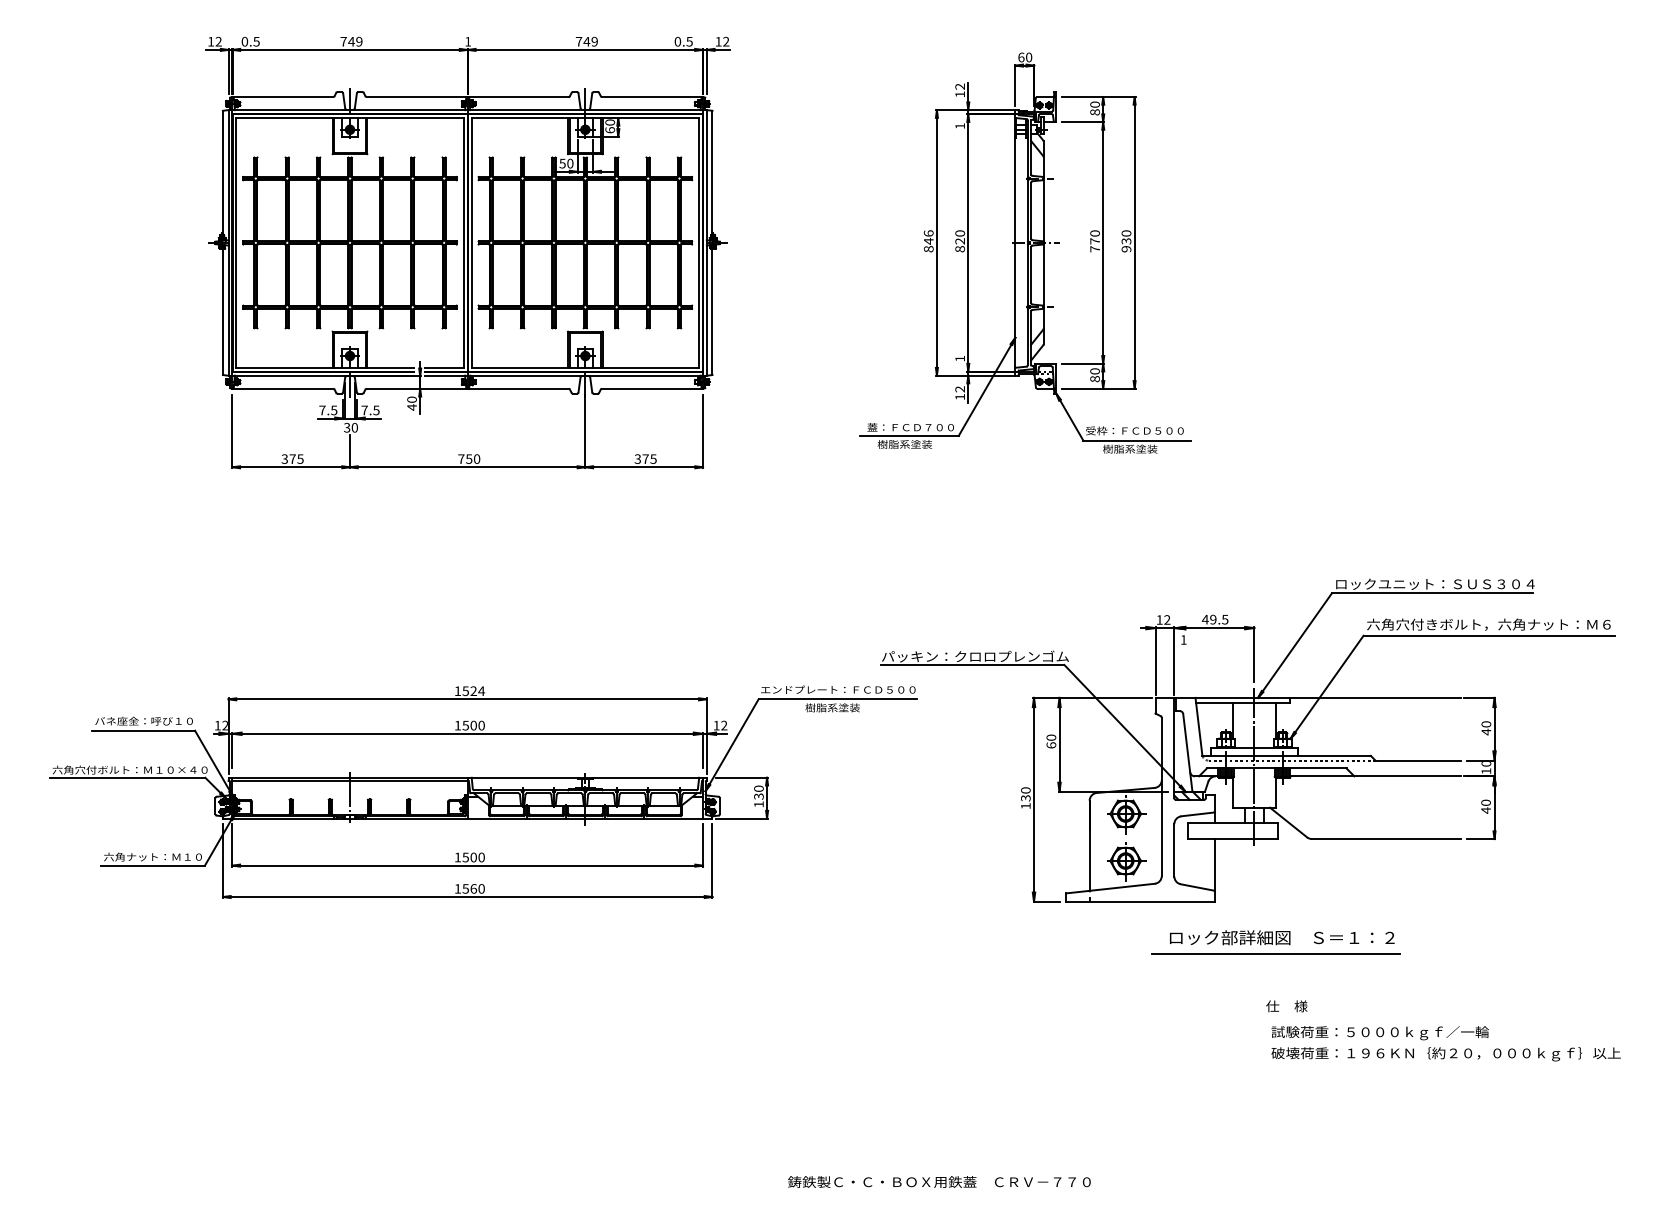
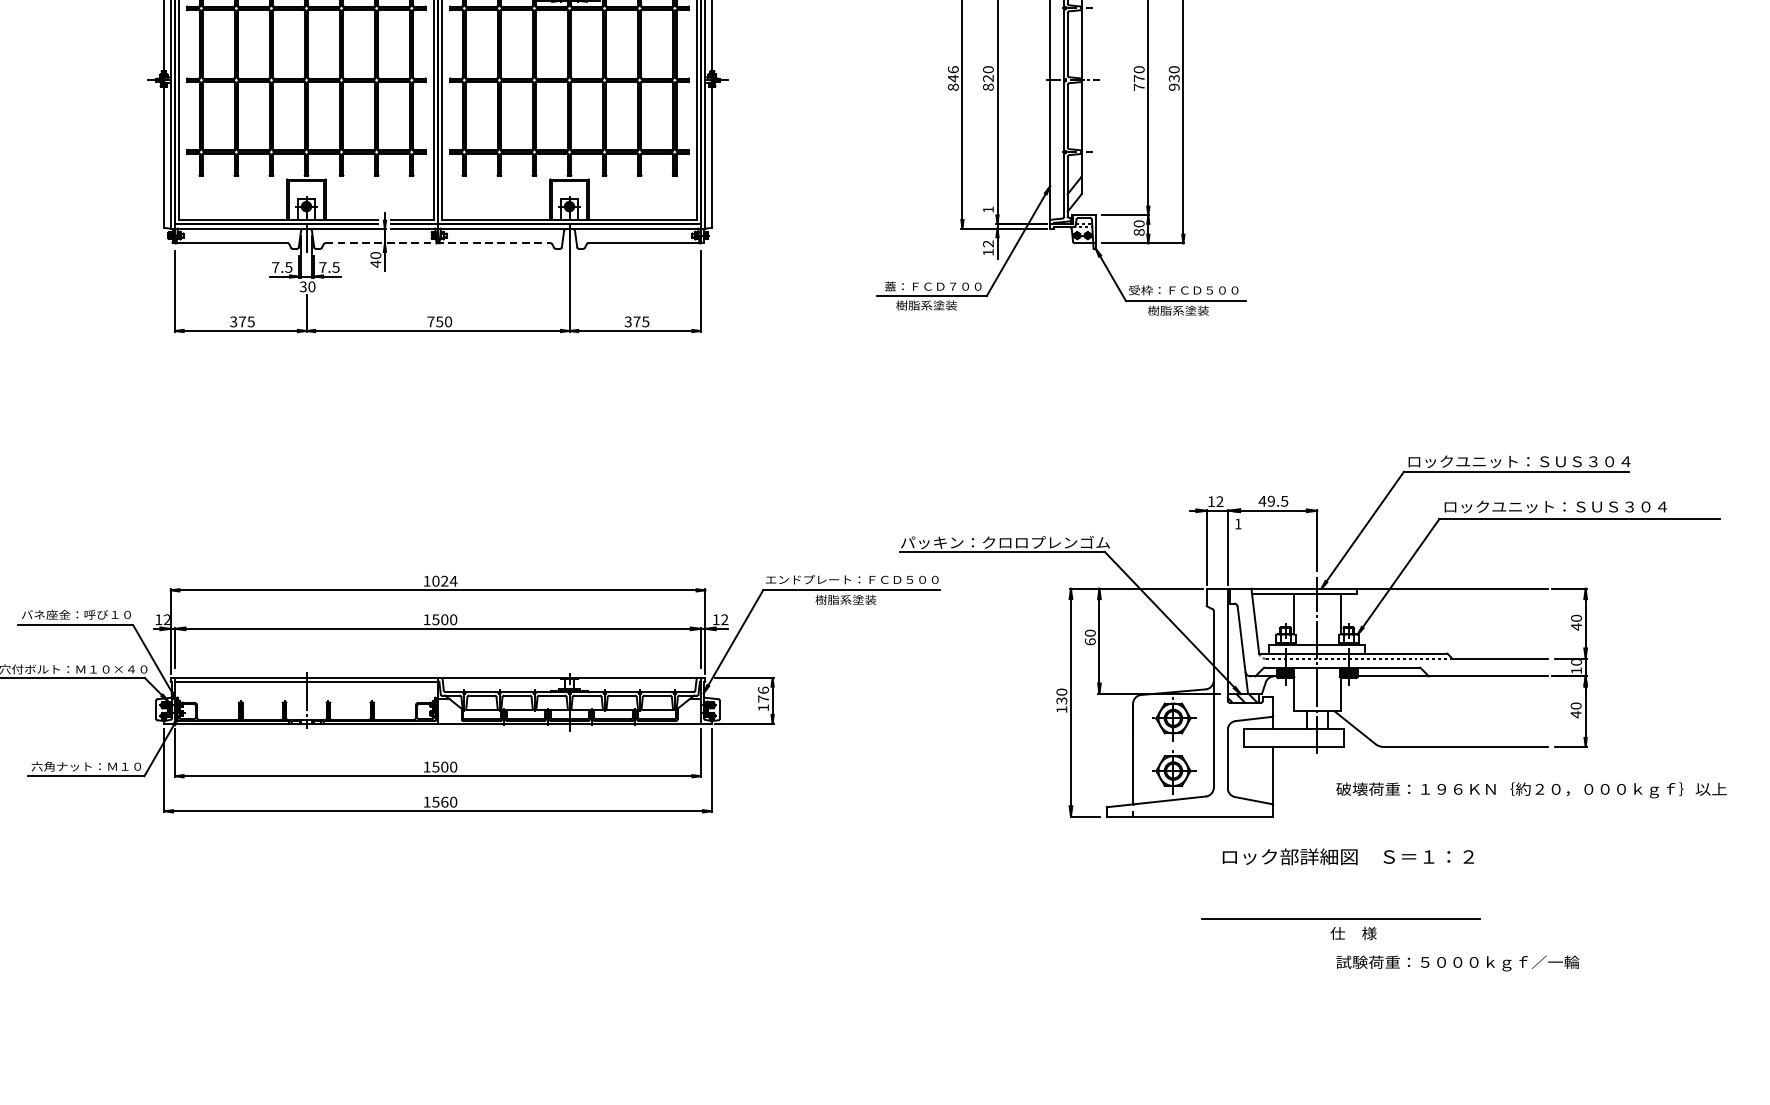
line: (467, 388) -> (437, 242), solid -> dashed
text: (1488, 624) -> (1578, 506), 六角穴付きボルト，六角ナット：Ｍ６ -> ロックユニット：ＳＵＳ３０４
text: (465, 690) -> (435, 580), 1524 -> 1024
text: (758, 792) -> (763, 694), 130 -> 176
line: (1275, 953) -> (1340, 917), moved
text: (1445, 1054) -> (1530, 790), moved

